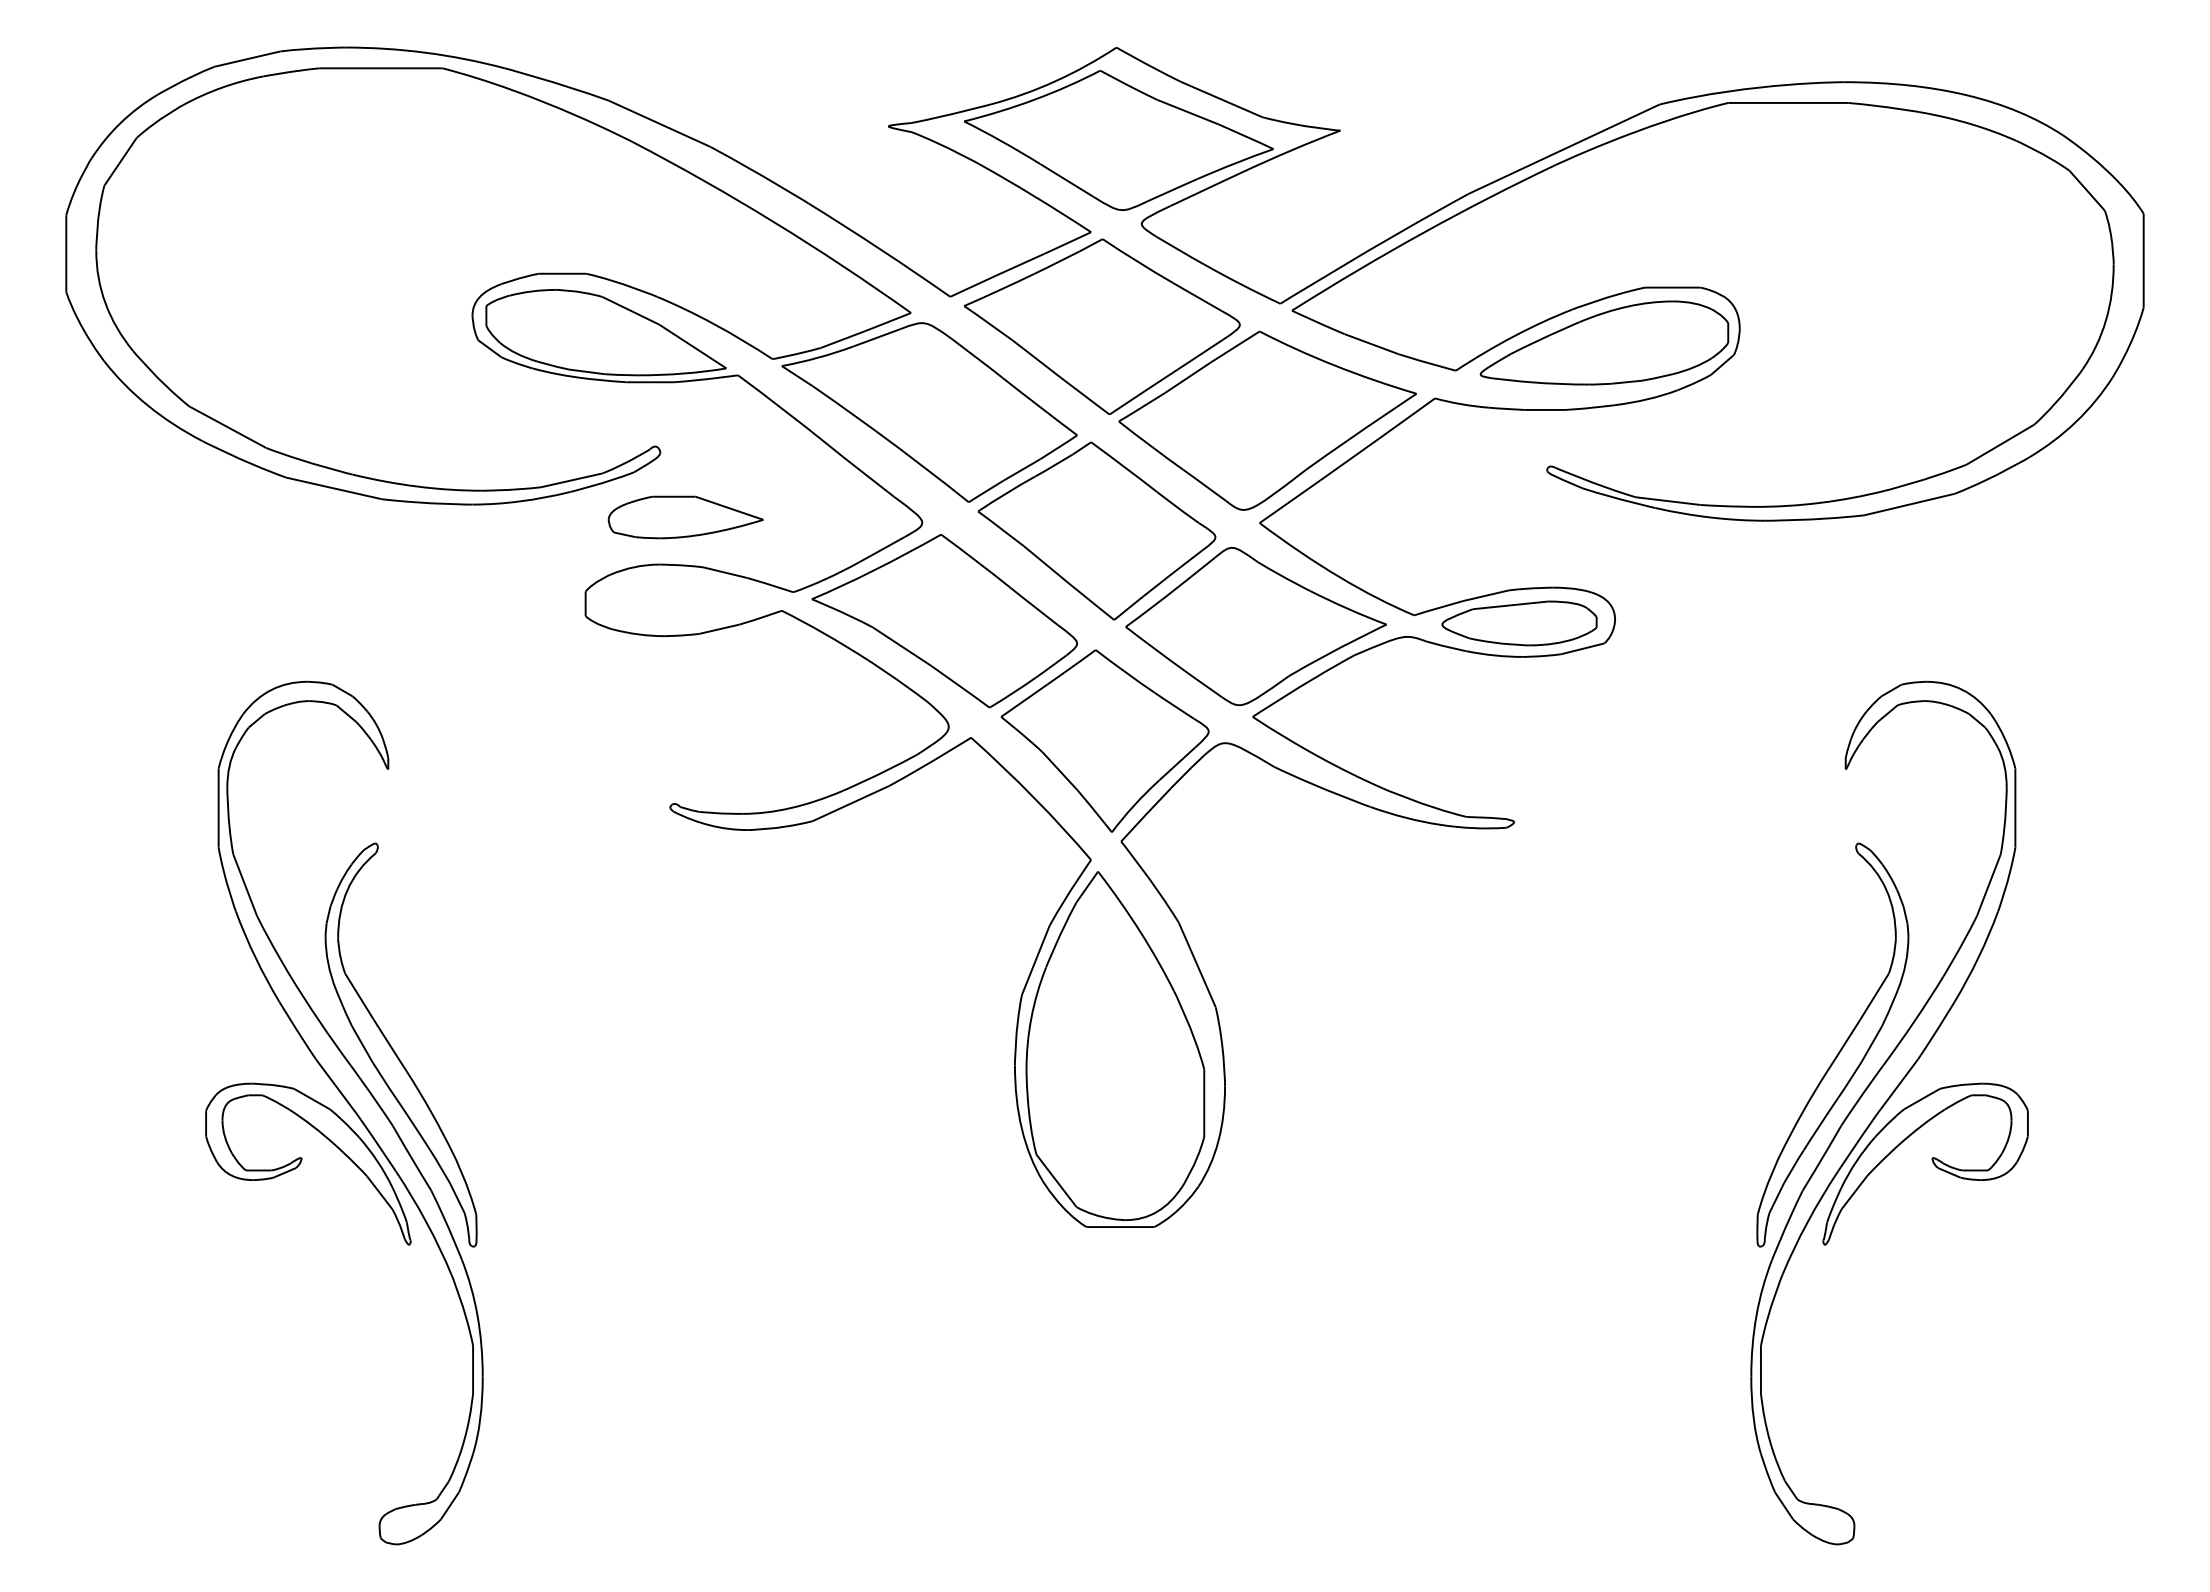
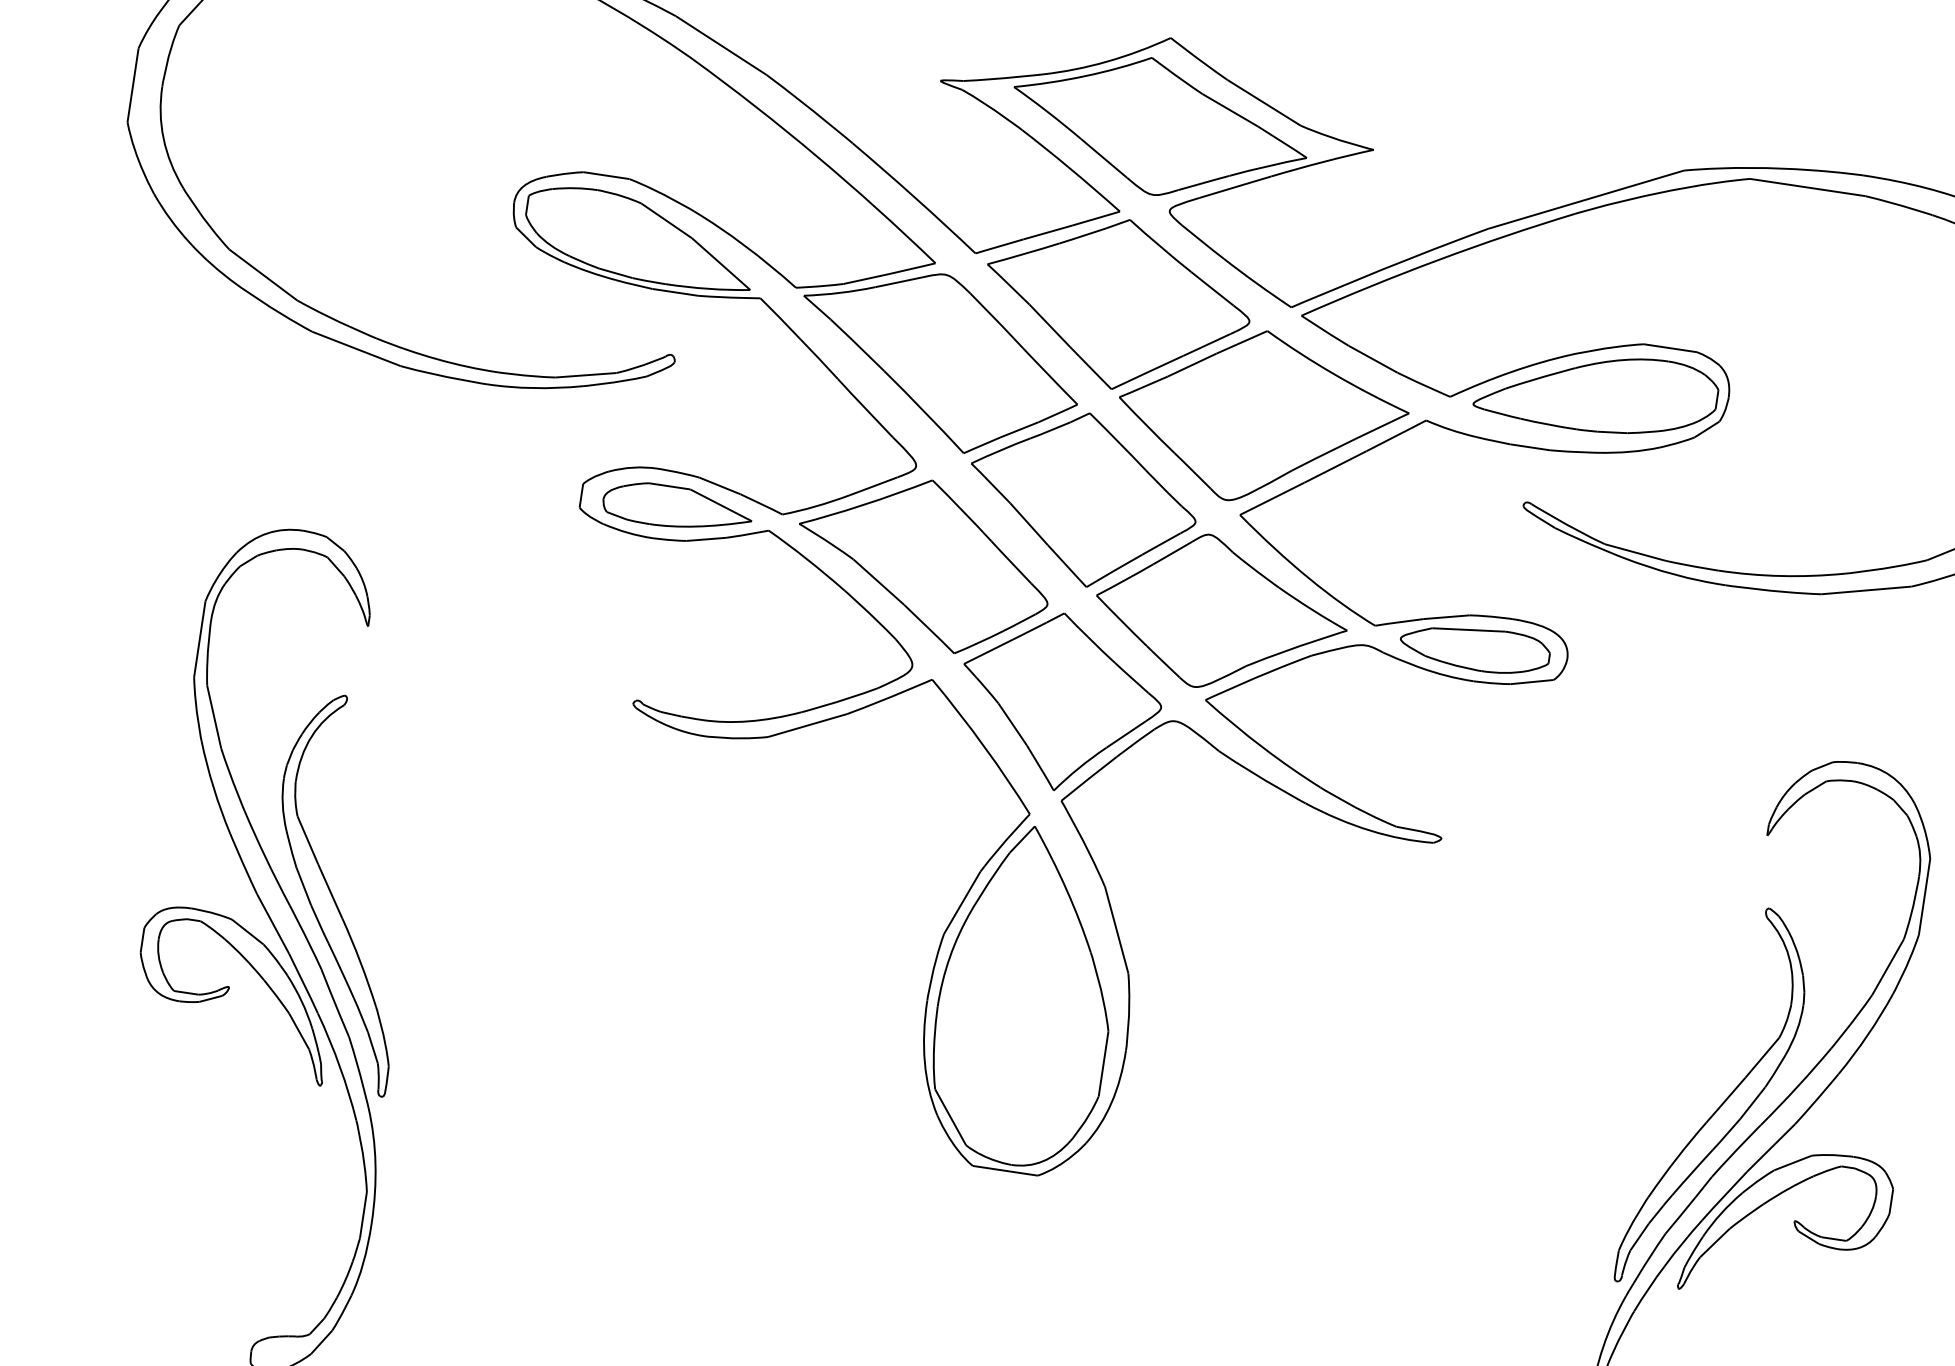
part: (685, 517) -> (677, 507), moved

